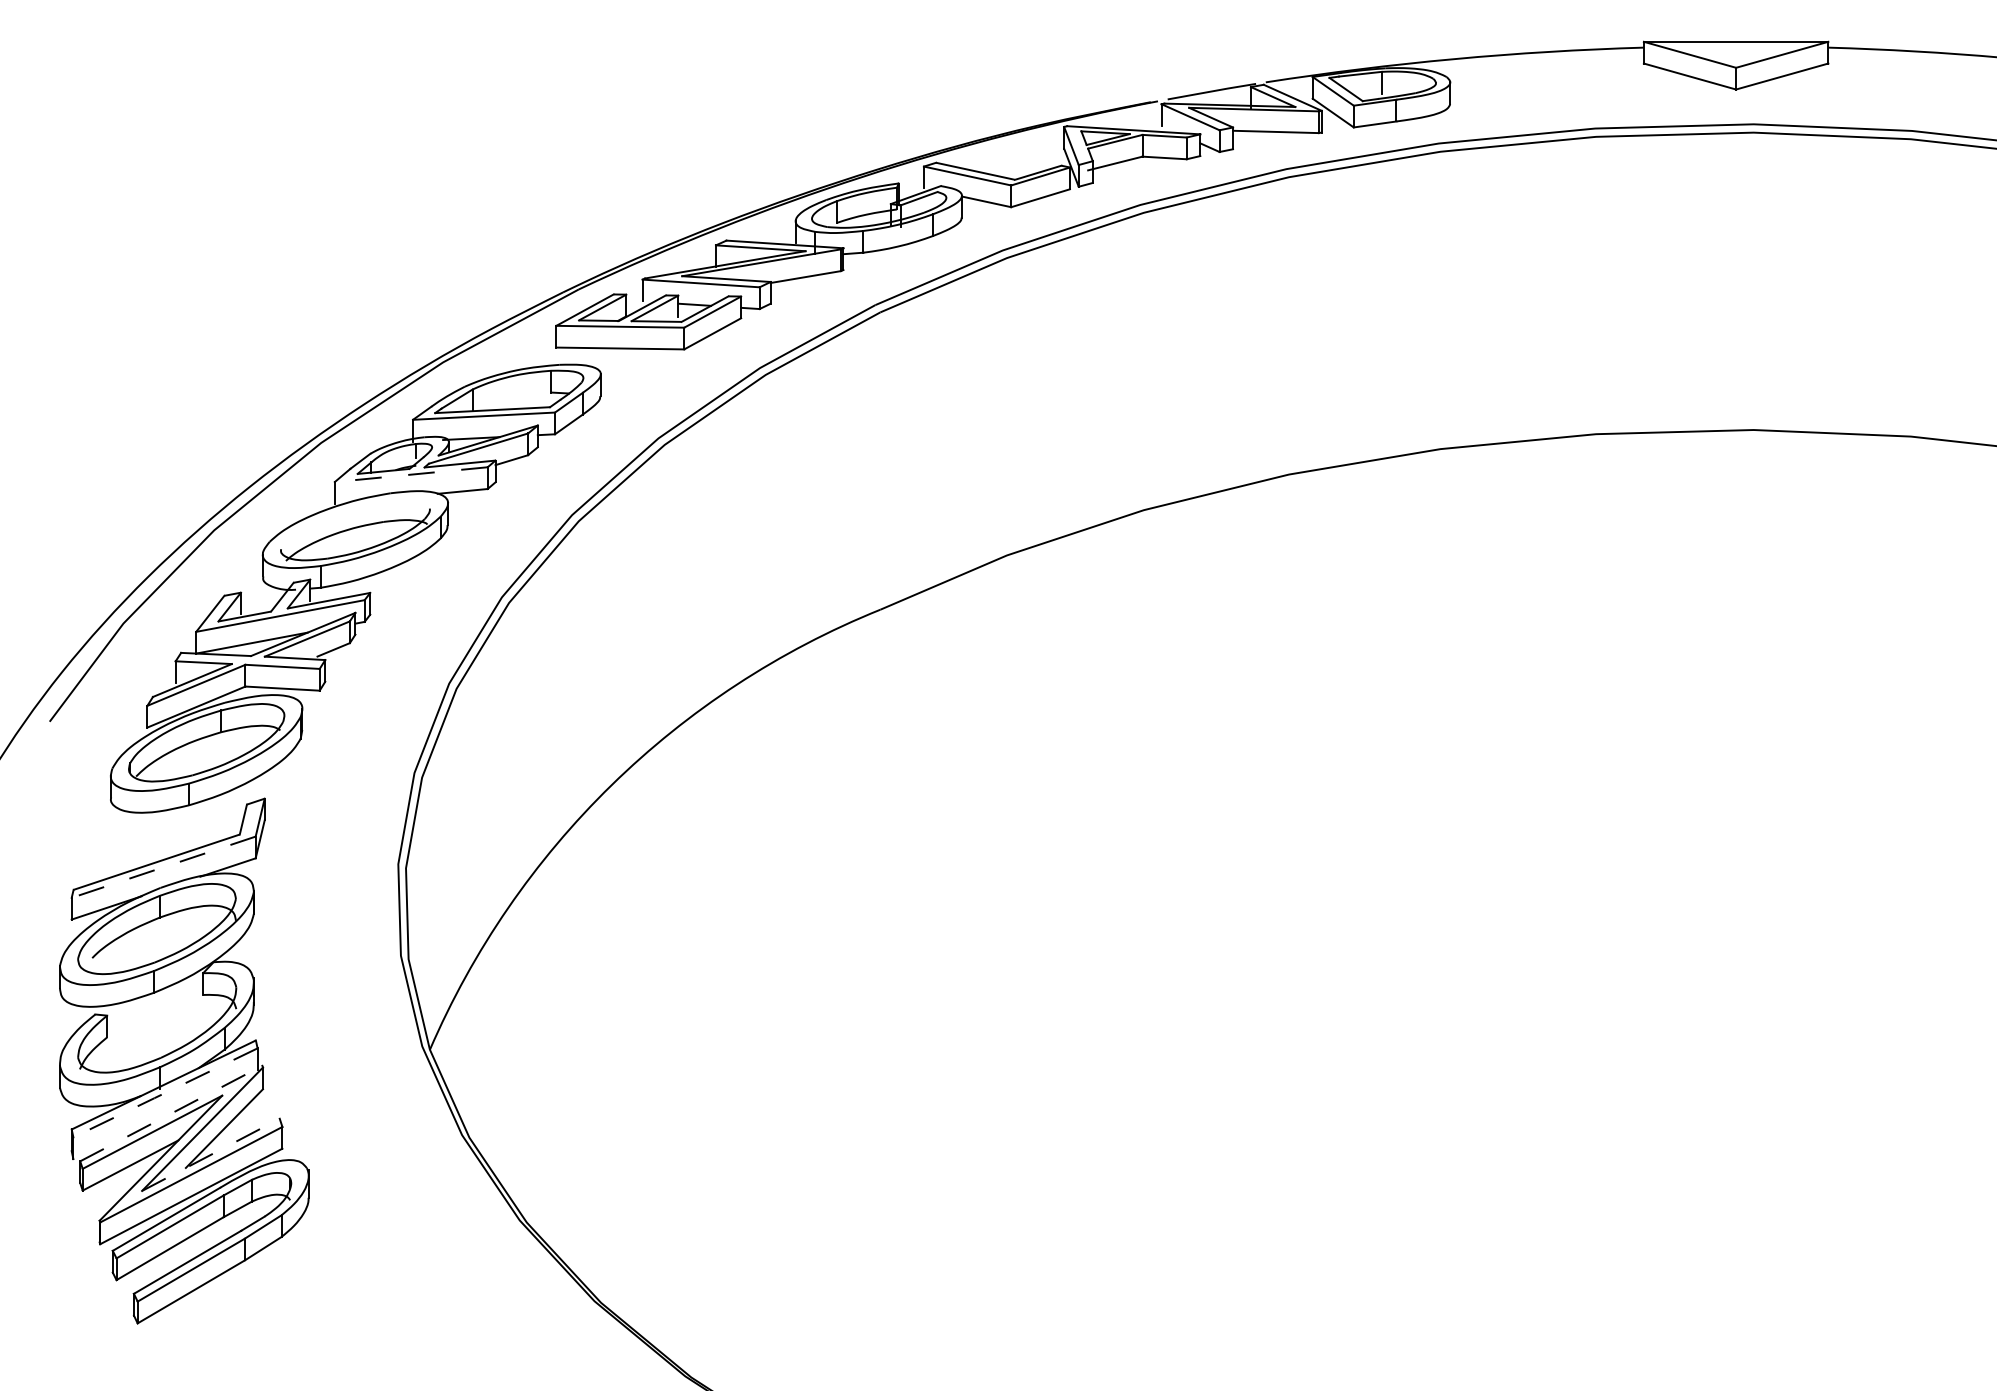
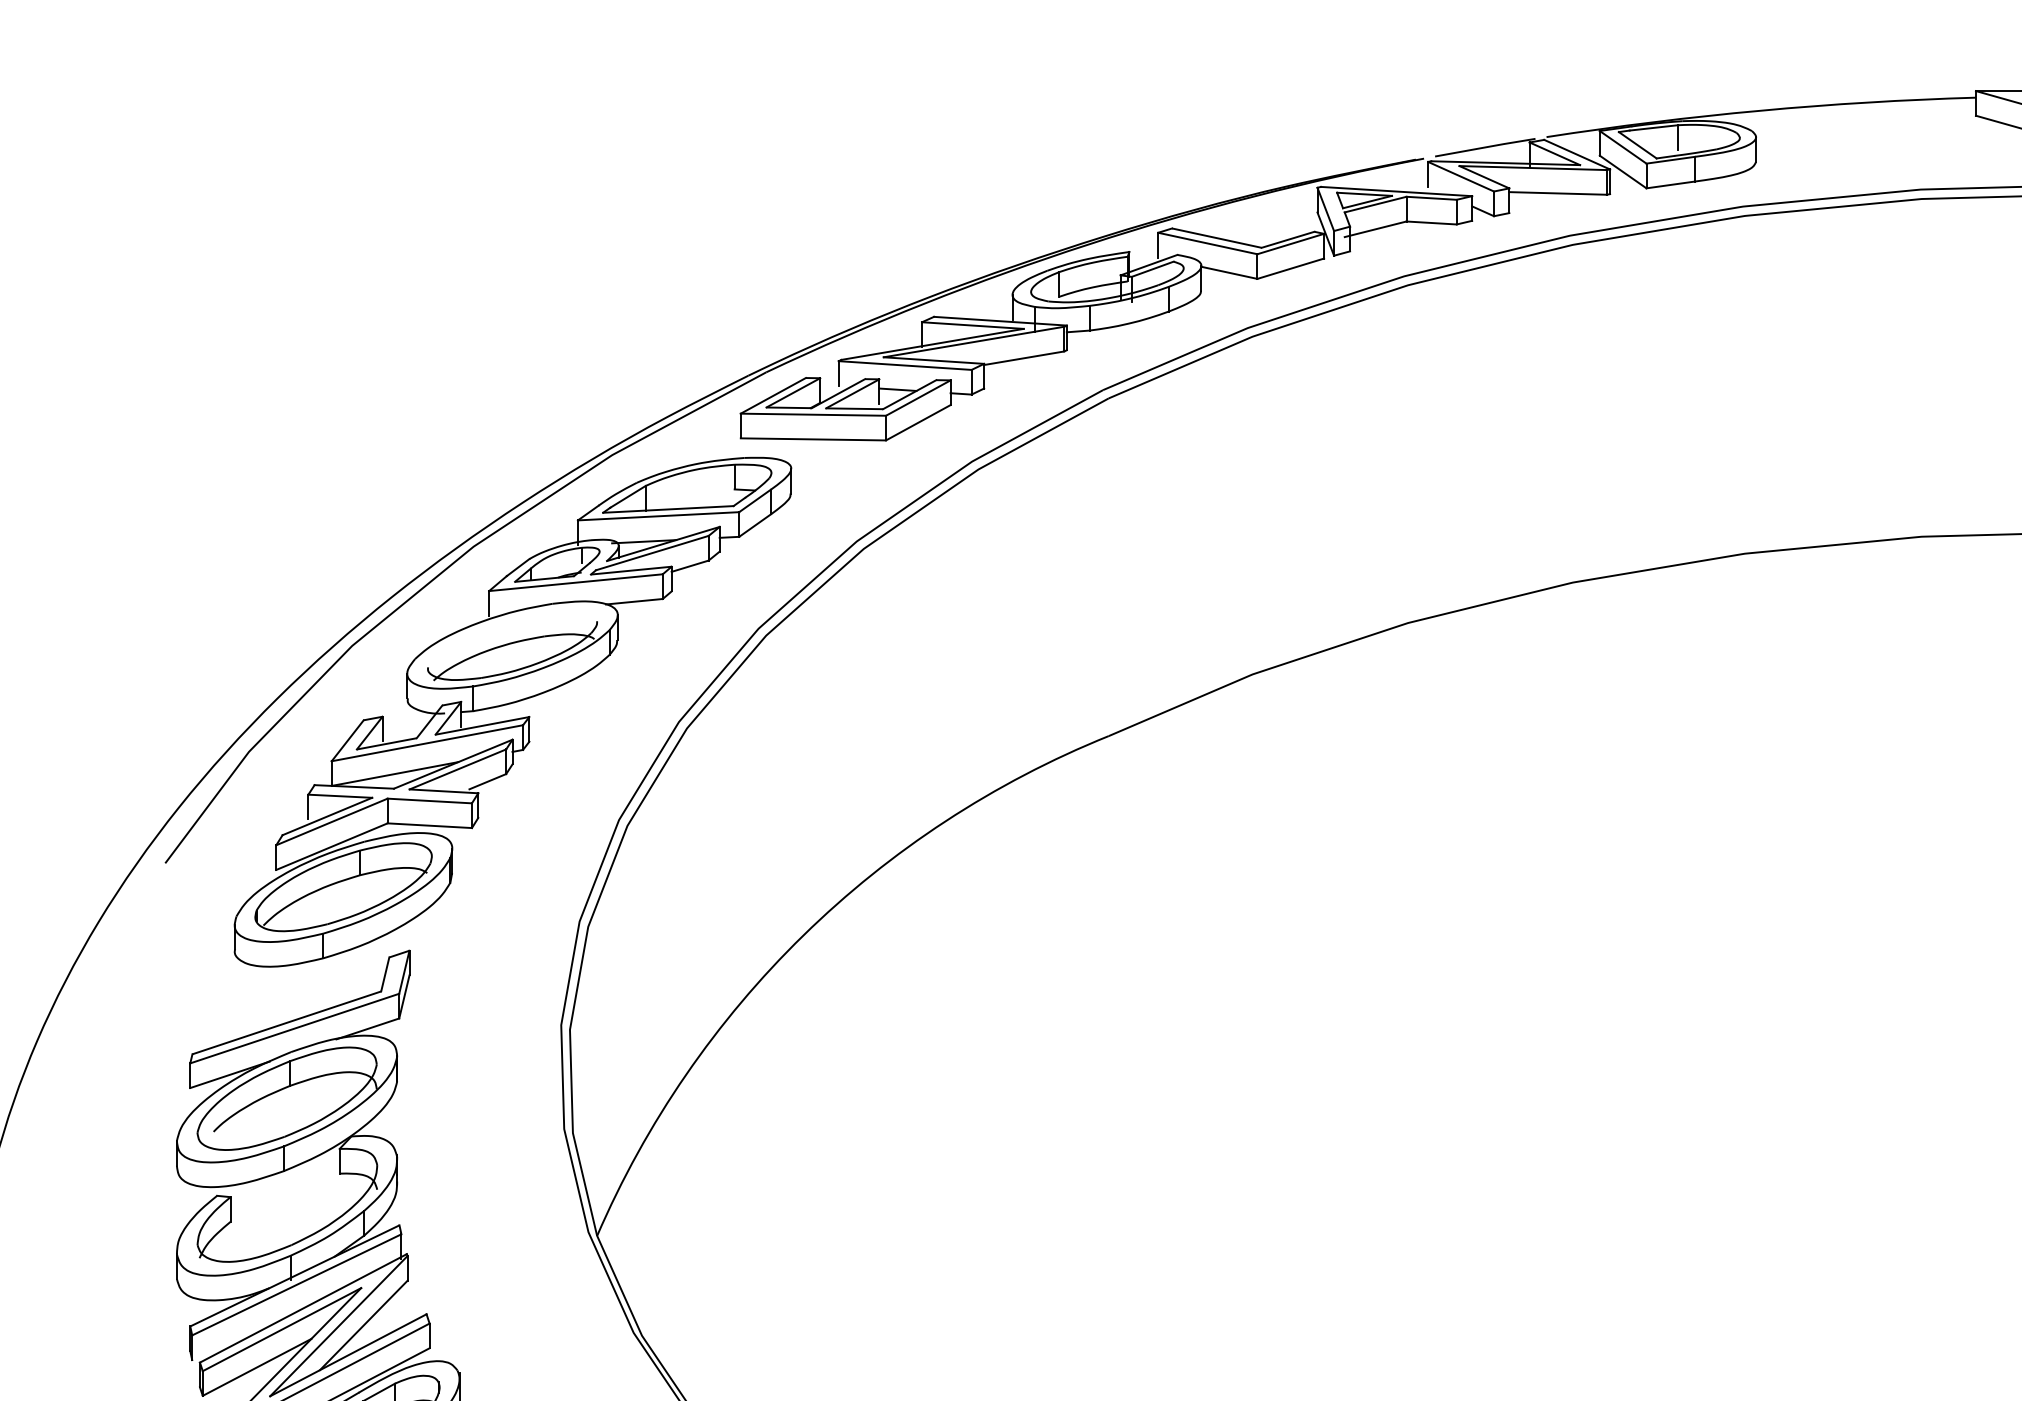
line: (411, 474) -> (576, 582), dashed -> solid
line: (163, 867) -> (294, 1028), dashed -> solid
line: (164, 1093) -> (295, 1285), dashed -> solid
line: (171, 1113) -> (303, 1308), dashed -> solid
line: (210, 1154) -> (347, 1354), dashed -> solid

